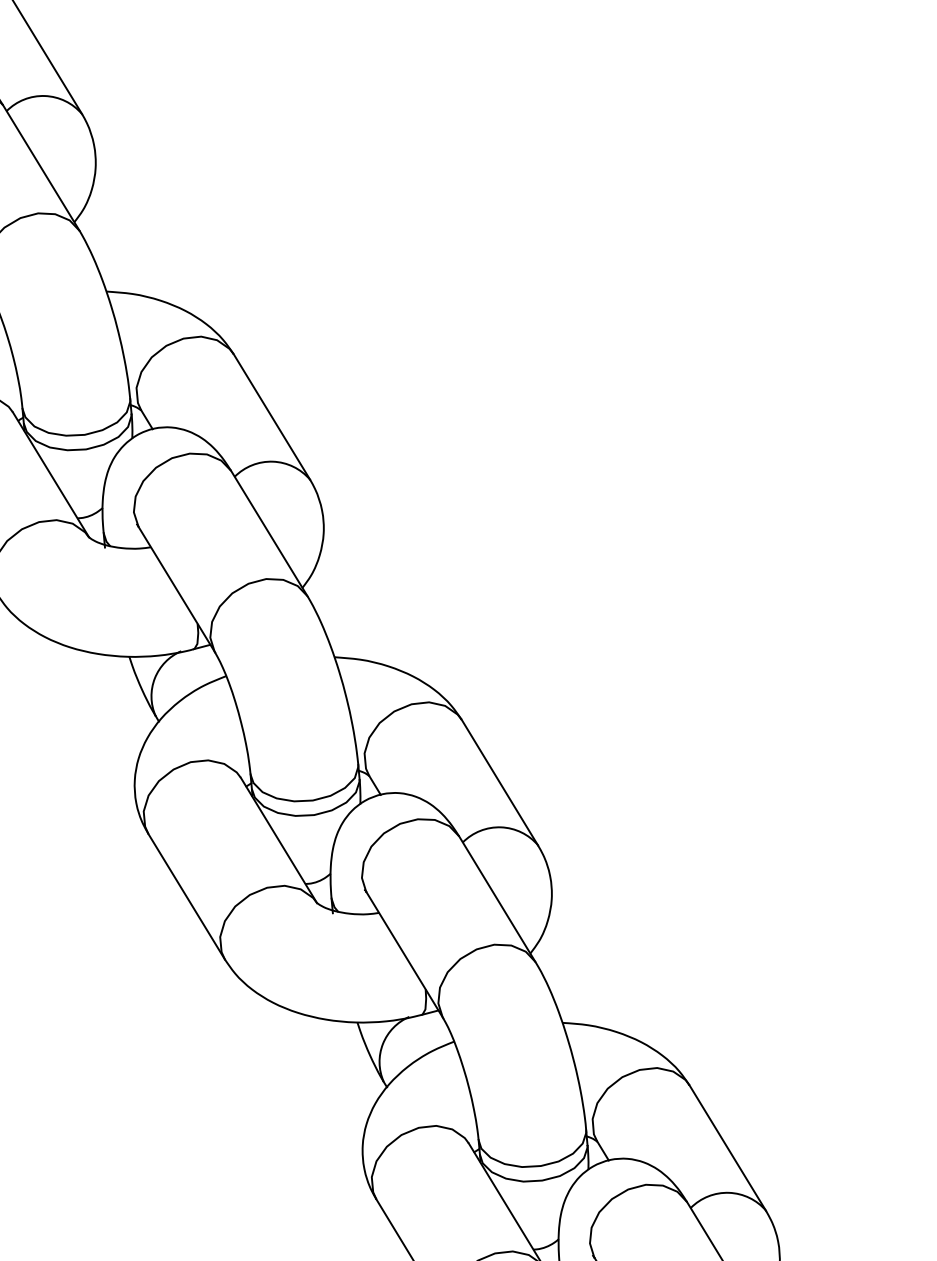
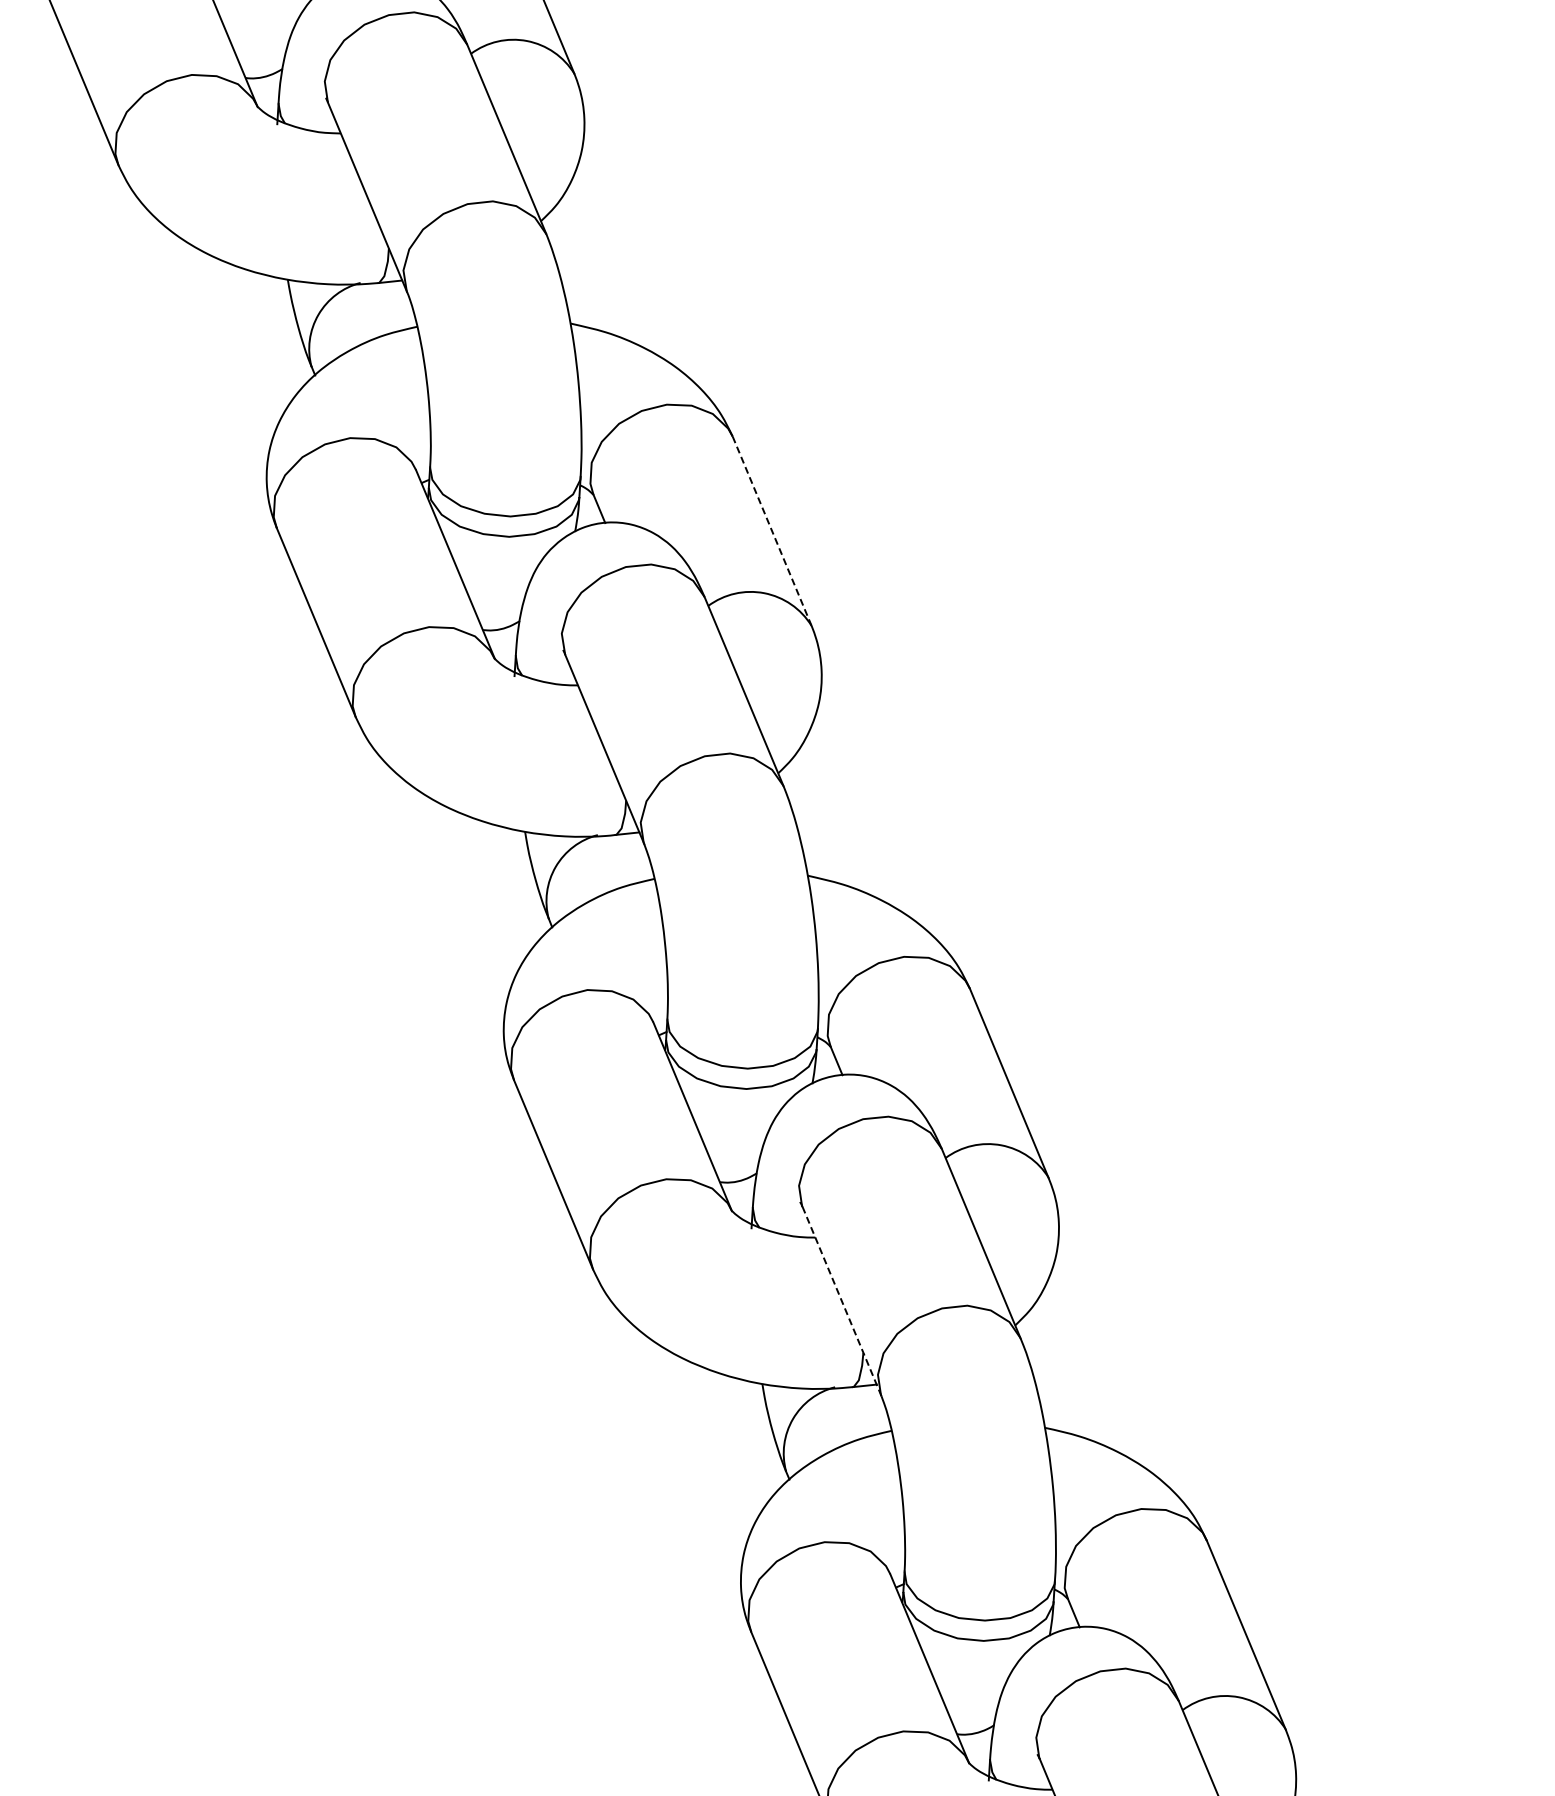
line: (272, 417) -> (772, 531), solid -> dashed
line: (405, 955) -> (842, 1301), solid -> dashed

